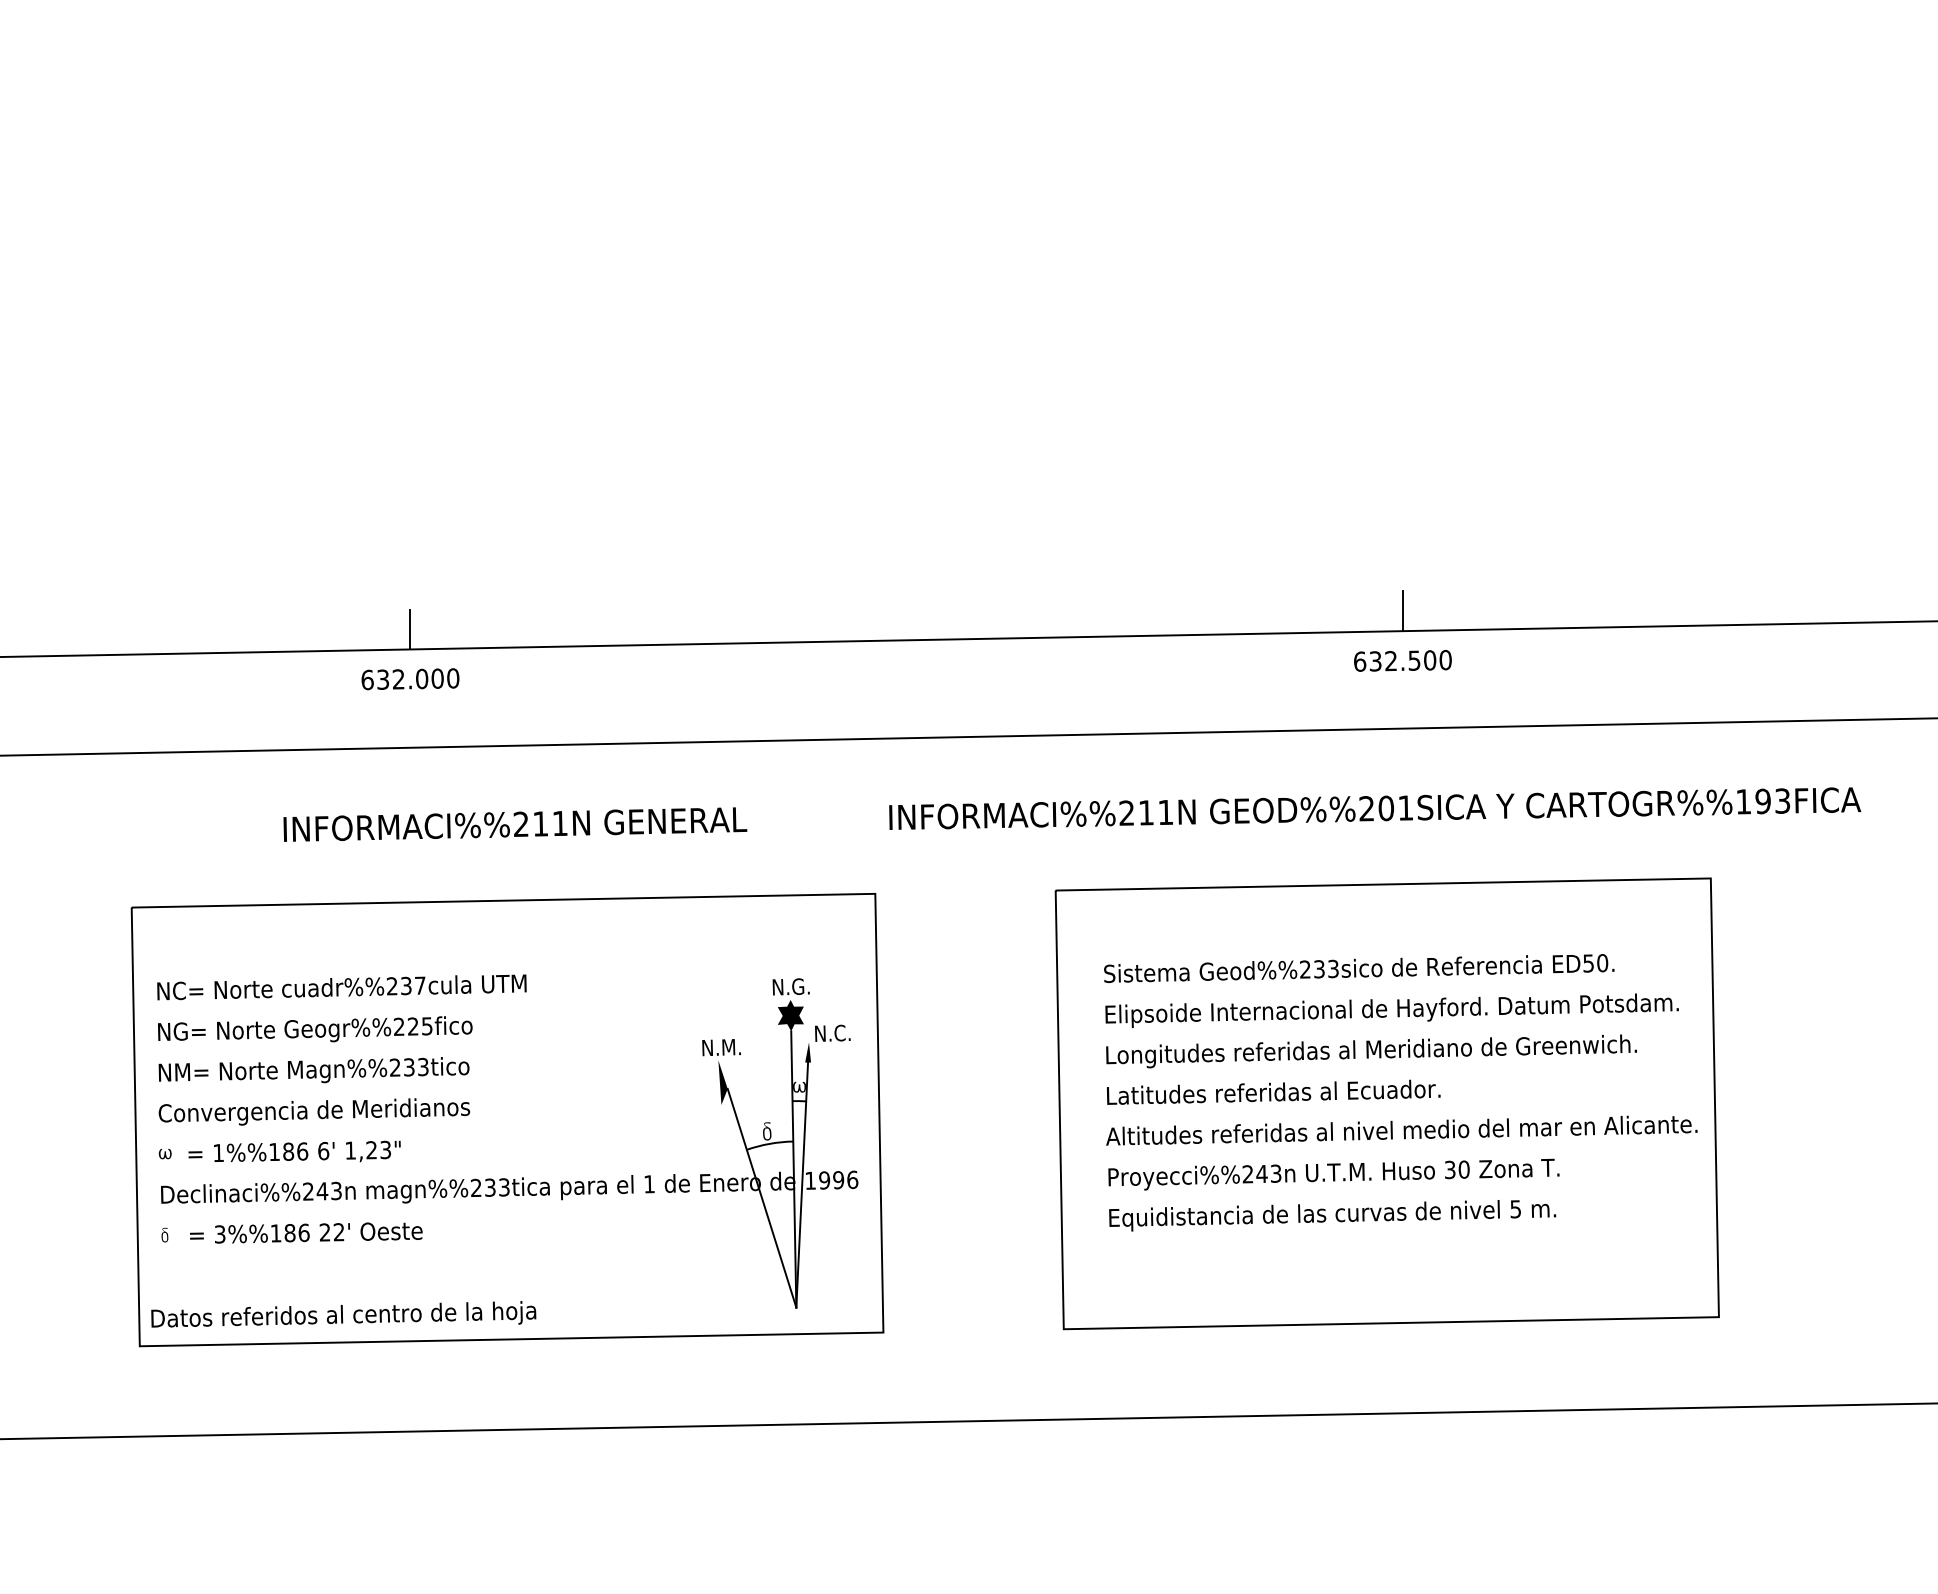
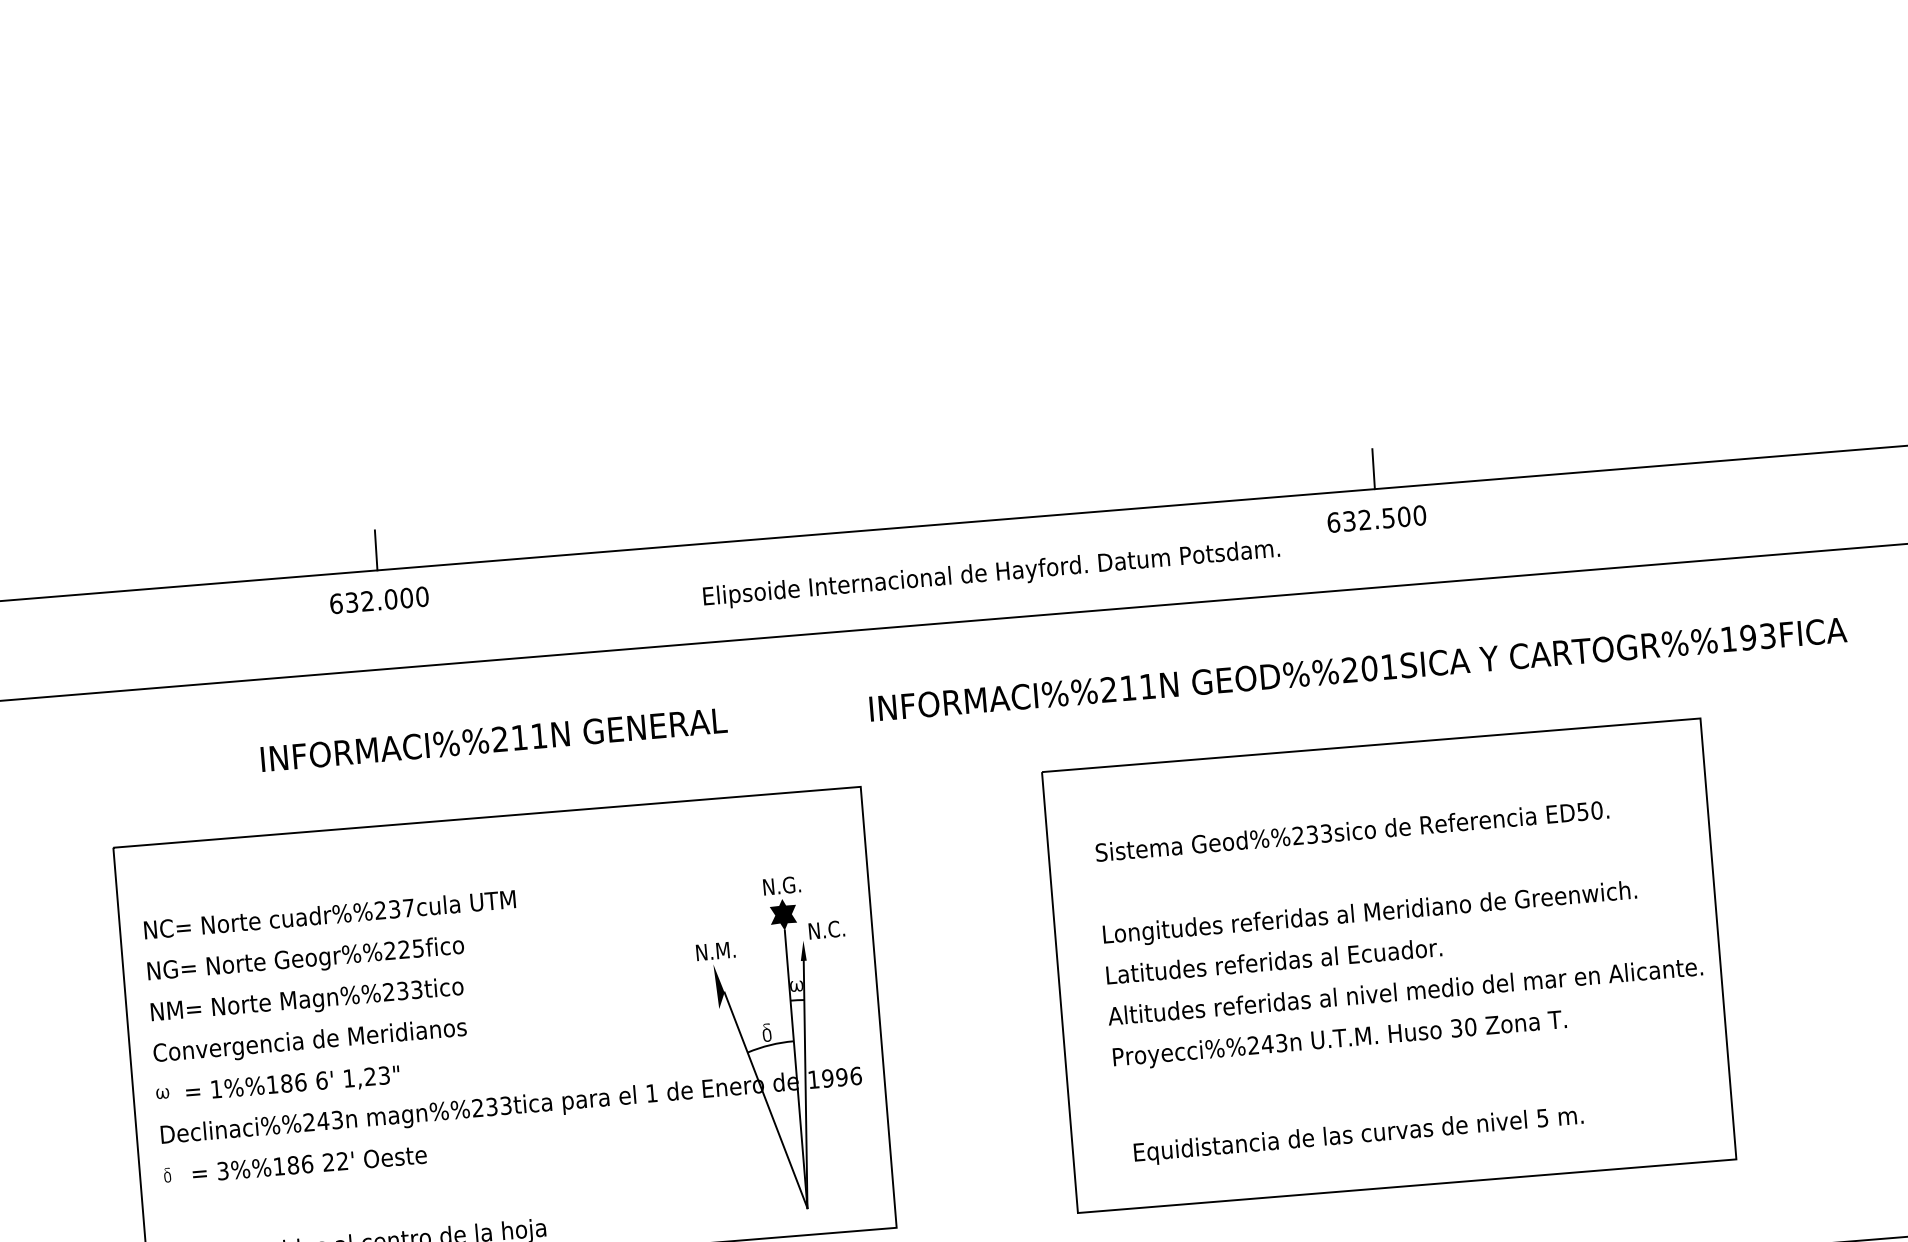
text: (1391, 1010) -> (990, 574), moved
text: (1332, 1215) -> (1358, 1136), moved

